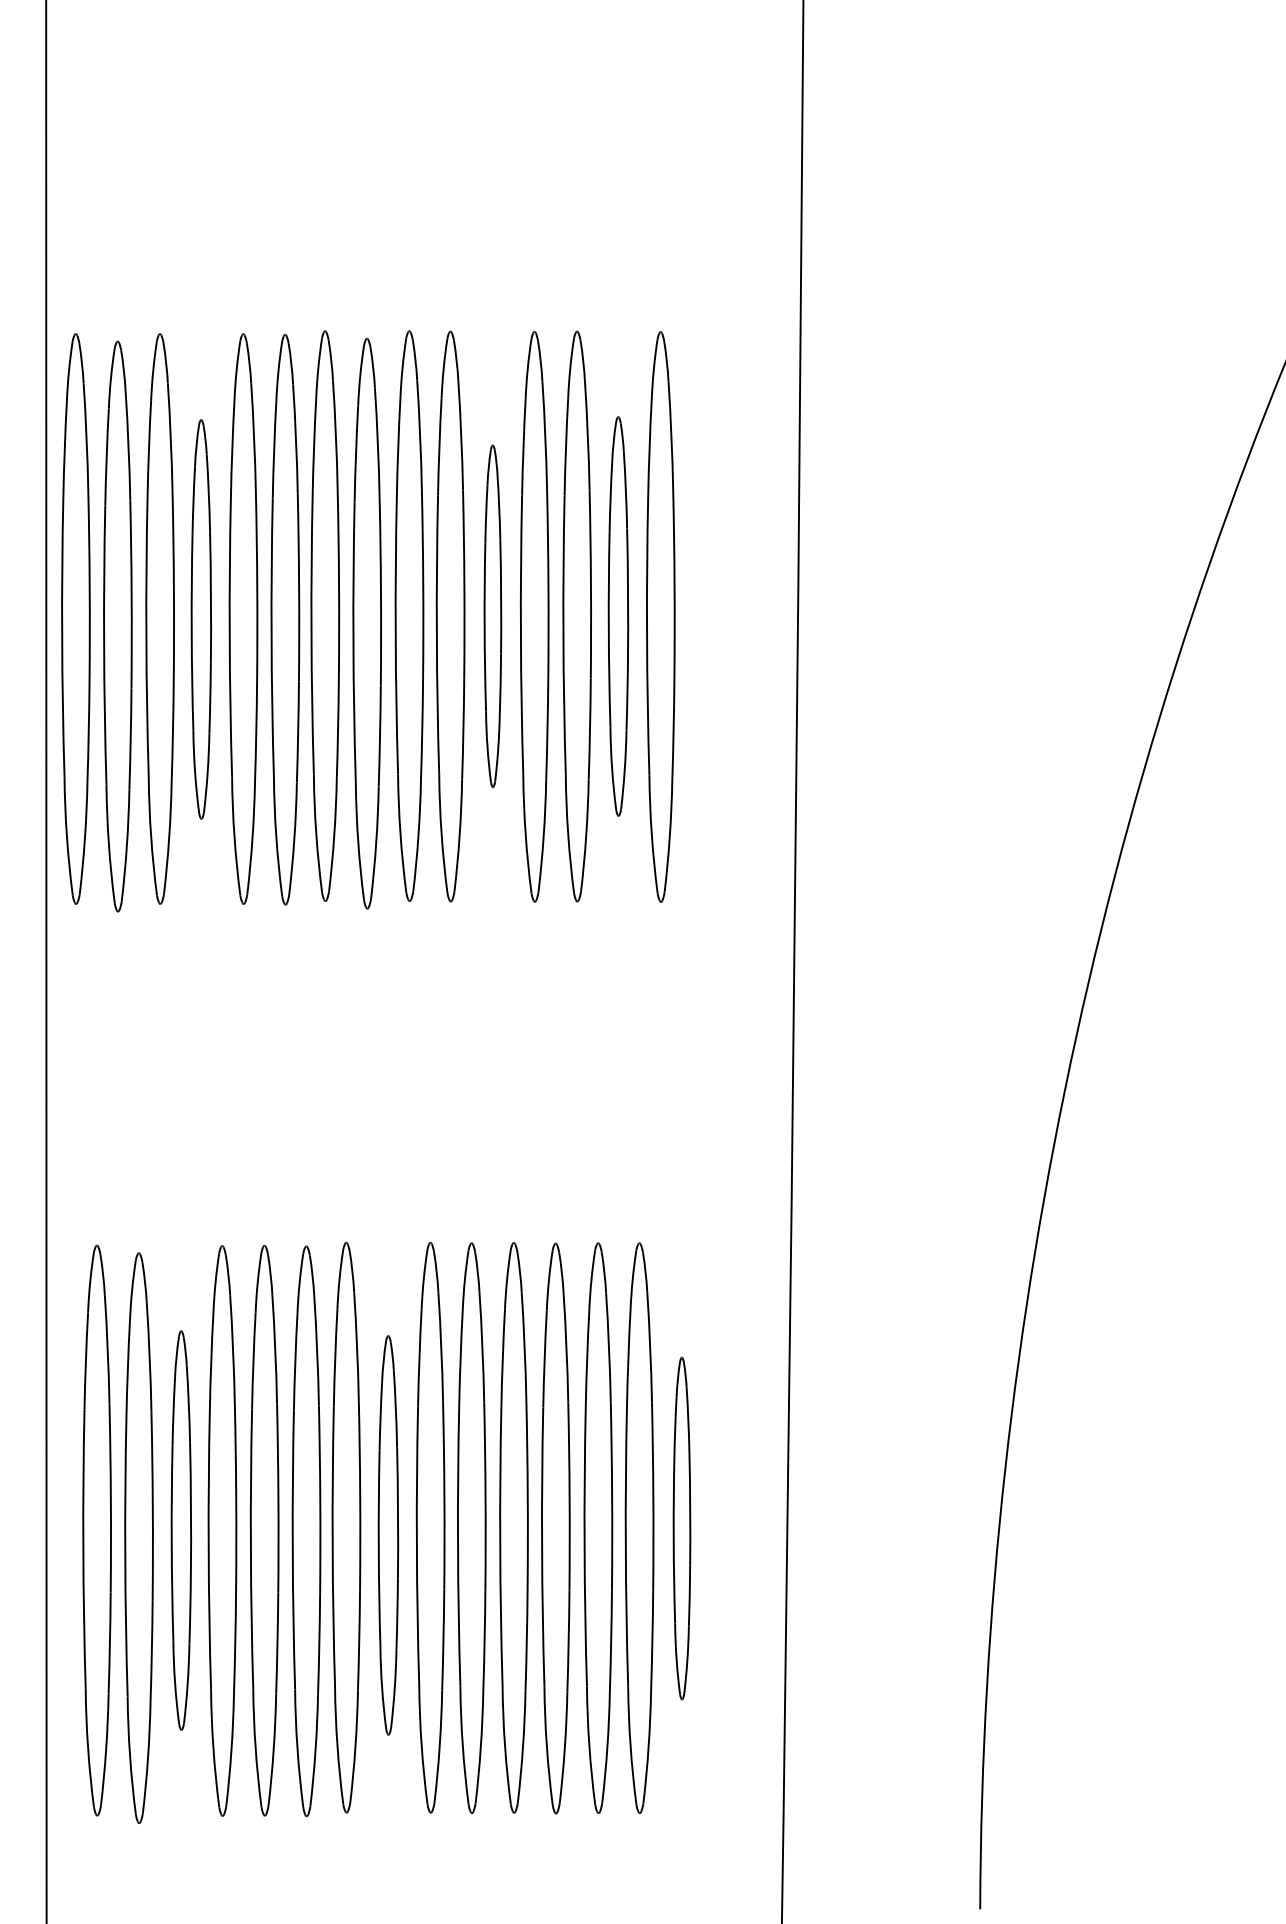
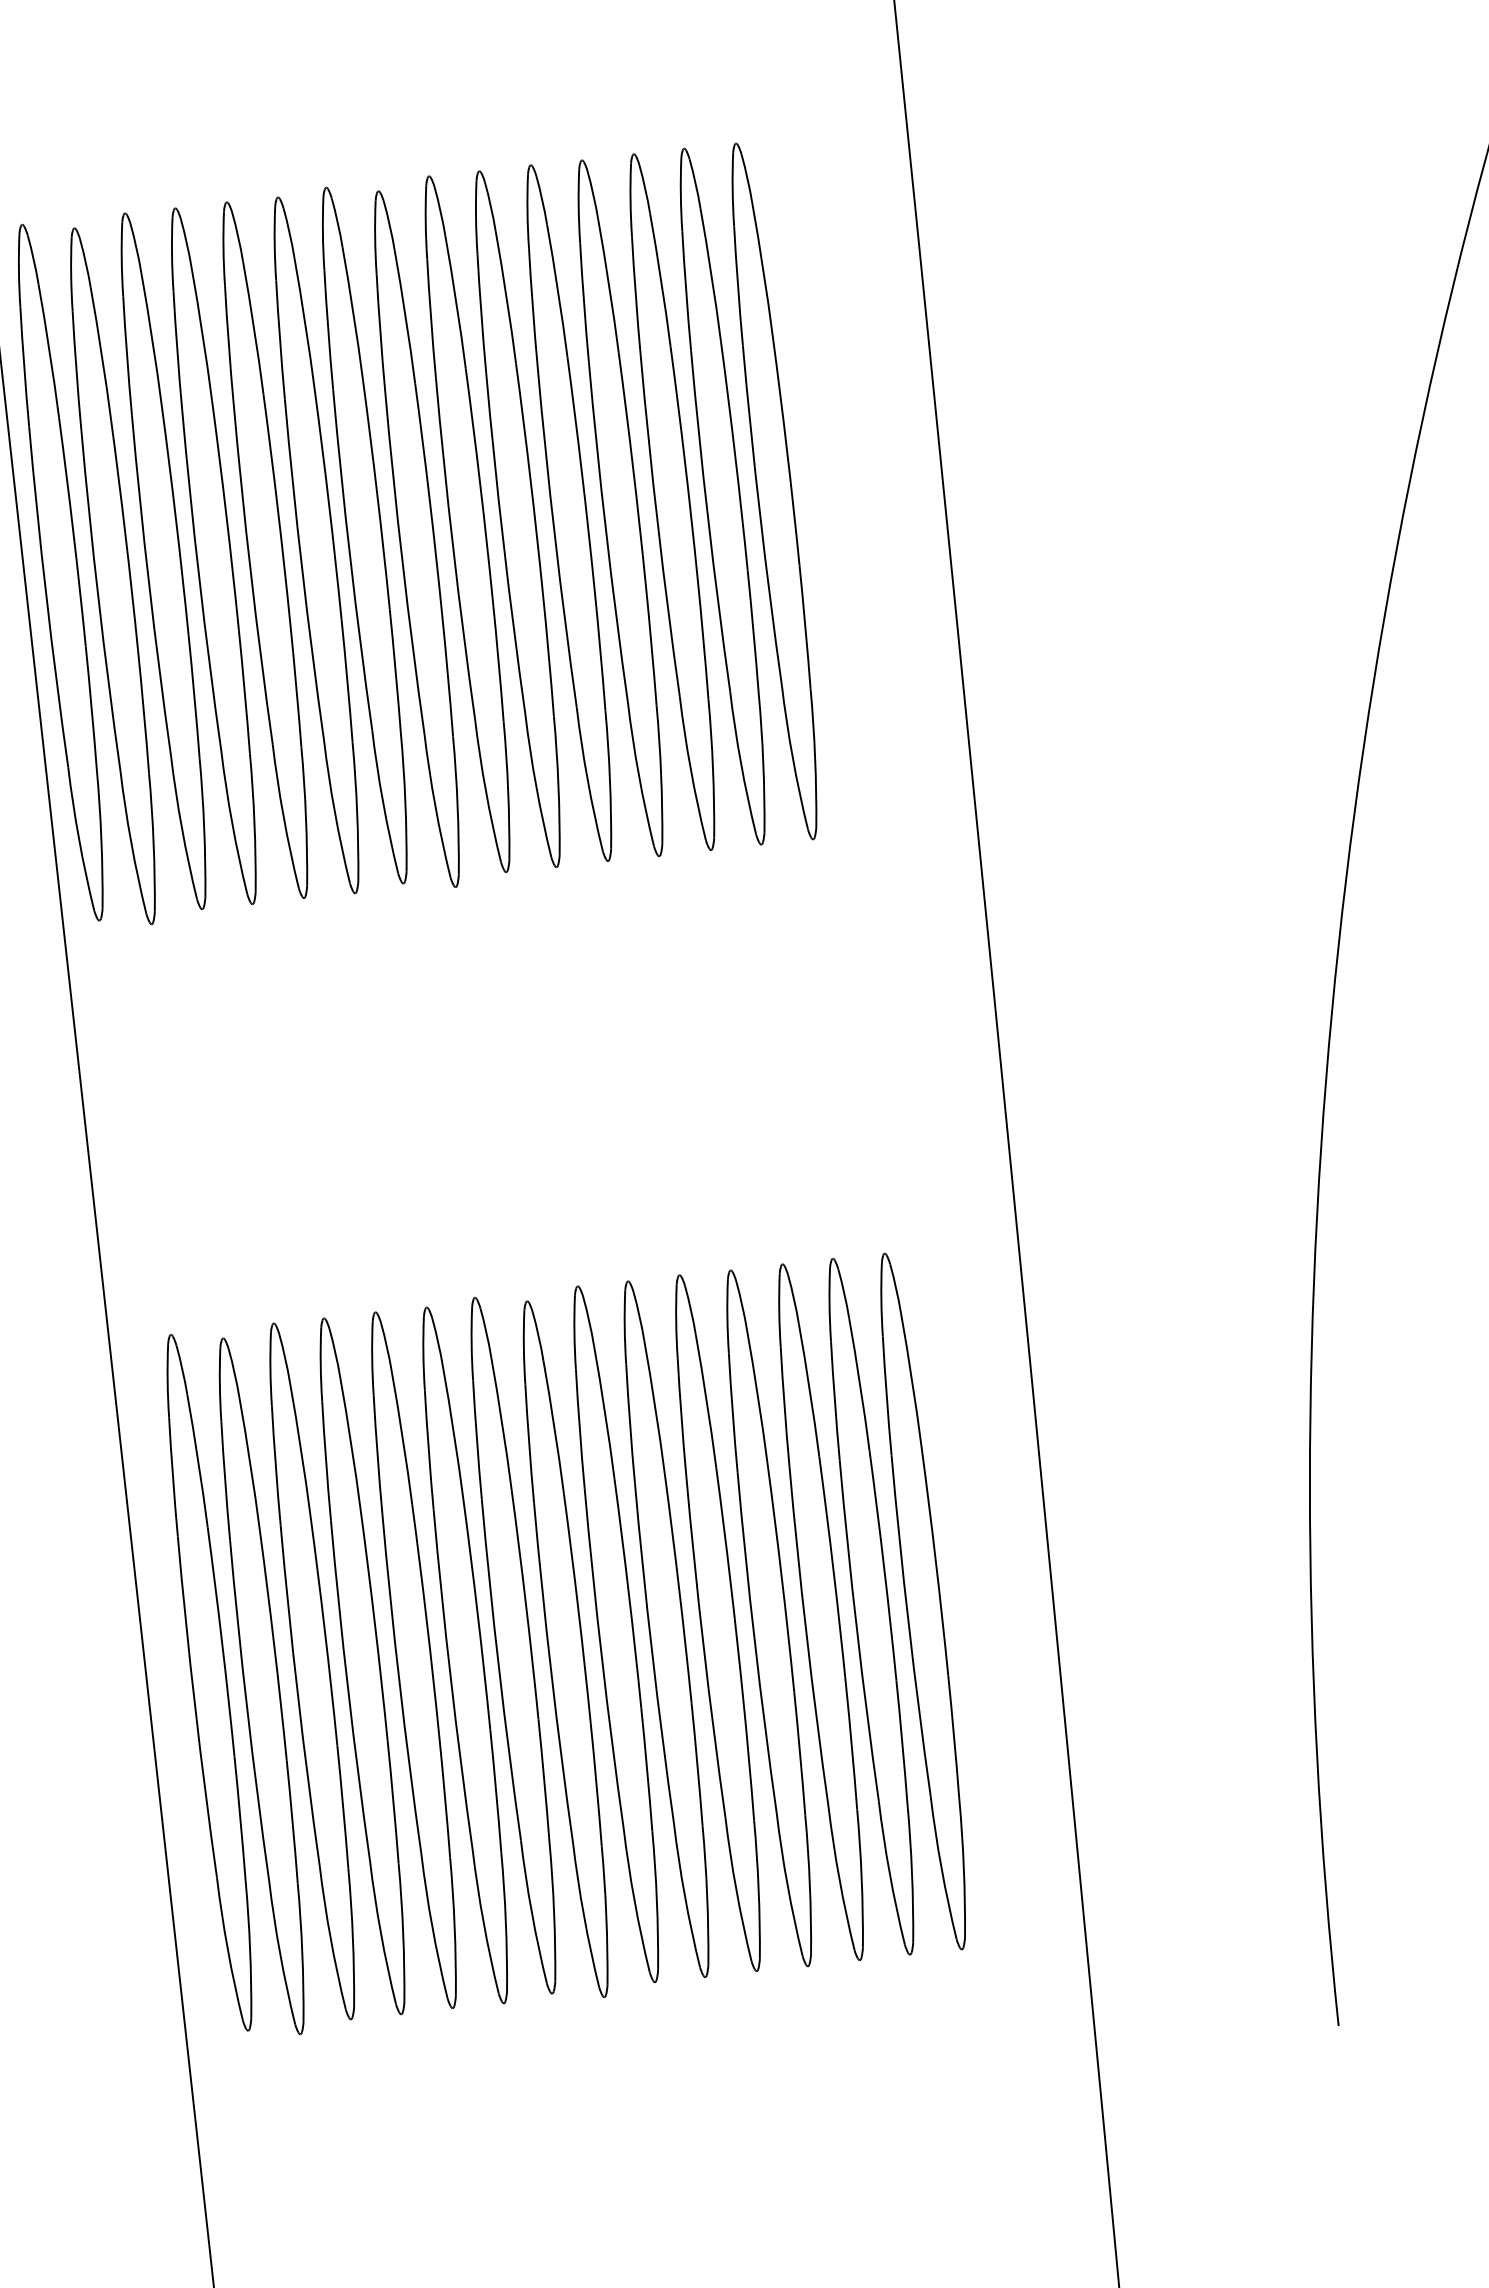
part: (492, 616) -> (569, 513), size x1.67
part: (618, 616) -> (722, 496), size x1.43
part: (201, 619) -> (214, 556), size x1.43
part: (681, 1528) -> (922, 1601), size x1.67
part: (181, 1530) -> (312, 1671), size x1.43
part: (388, 1535) -> (565, 1649), size x1.43

